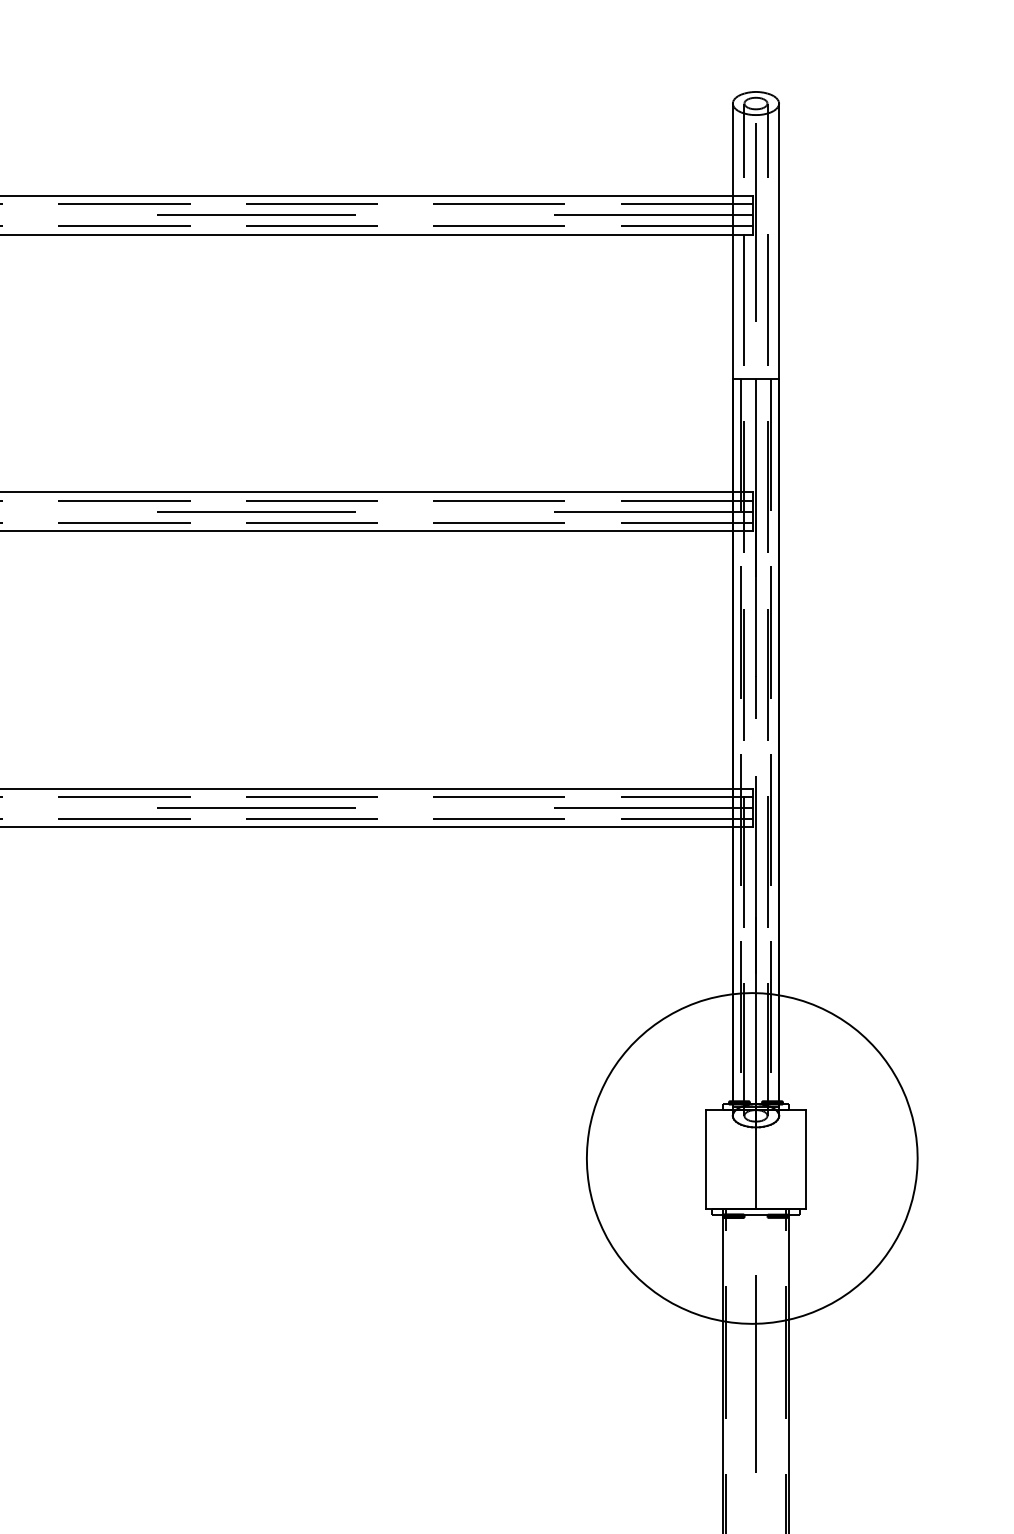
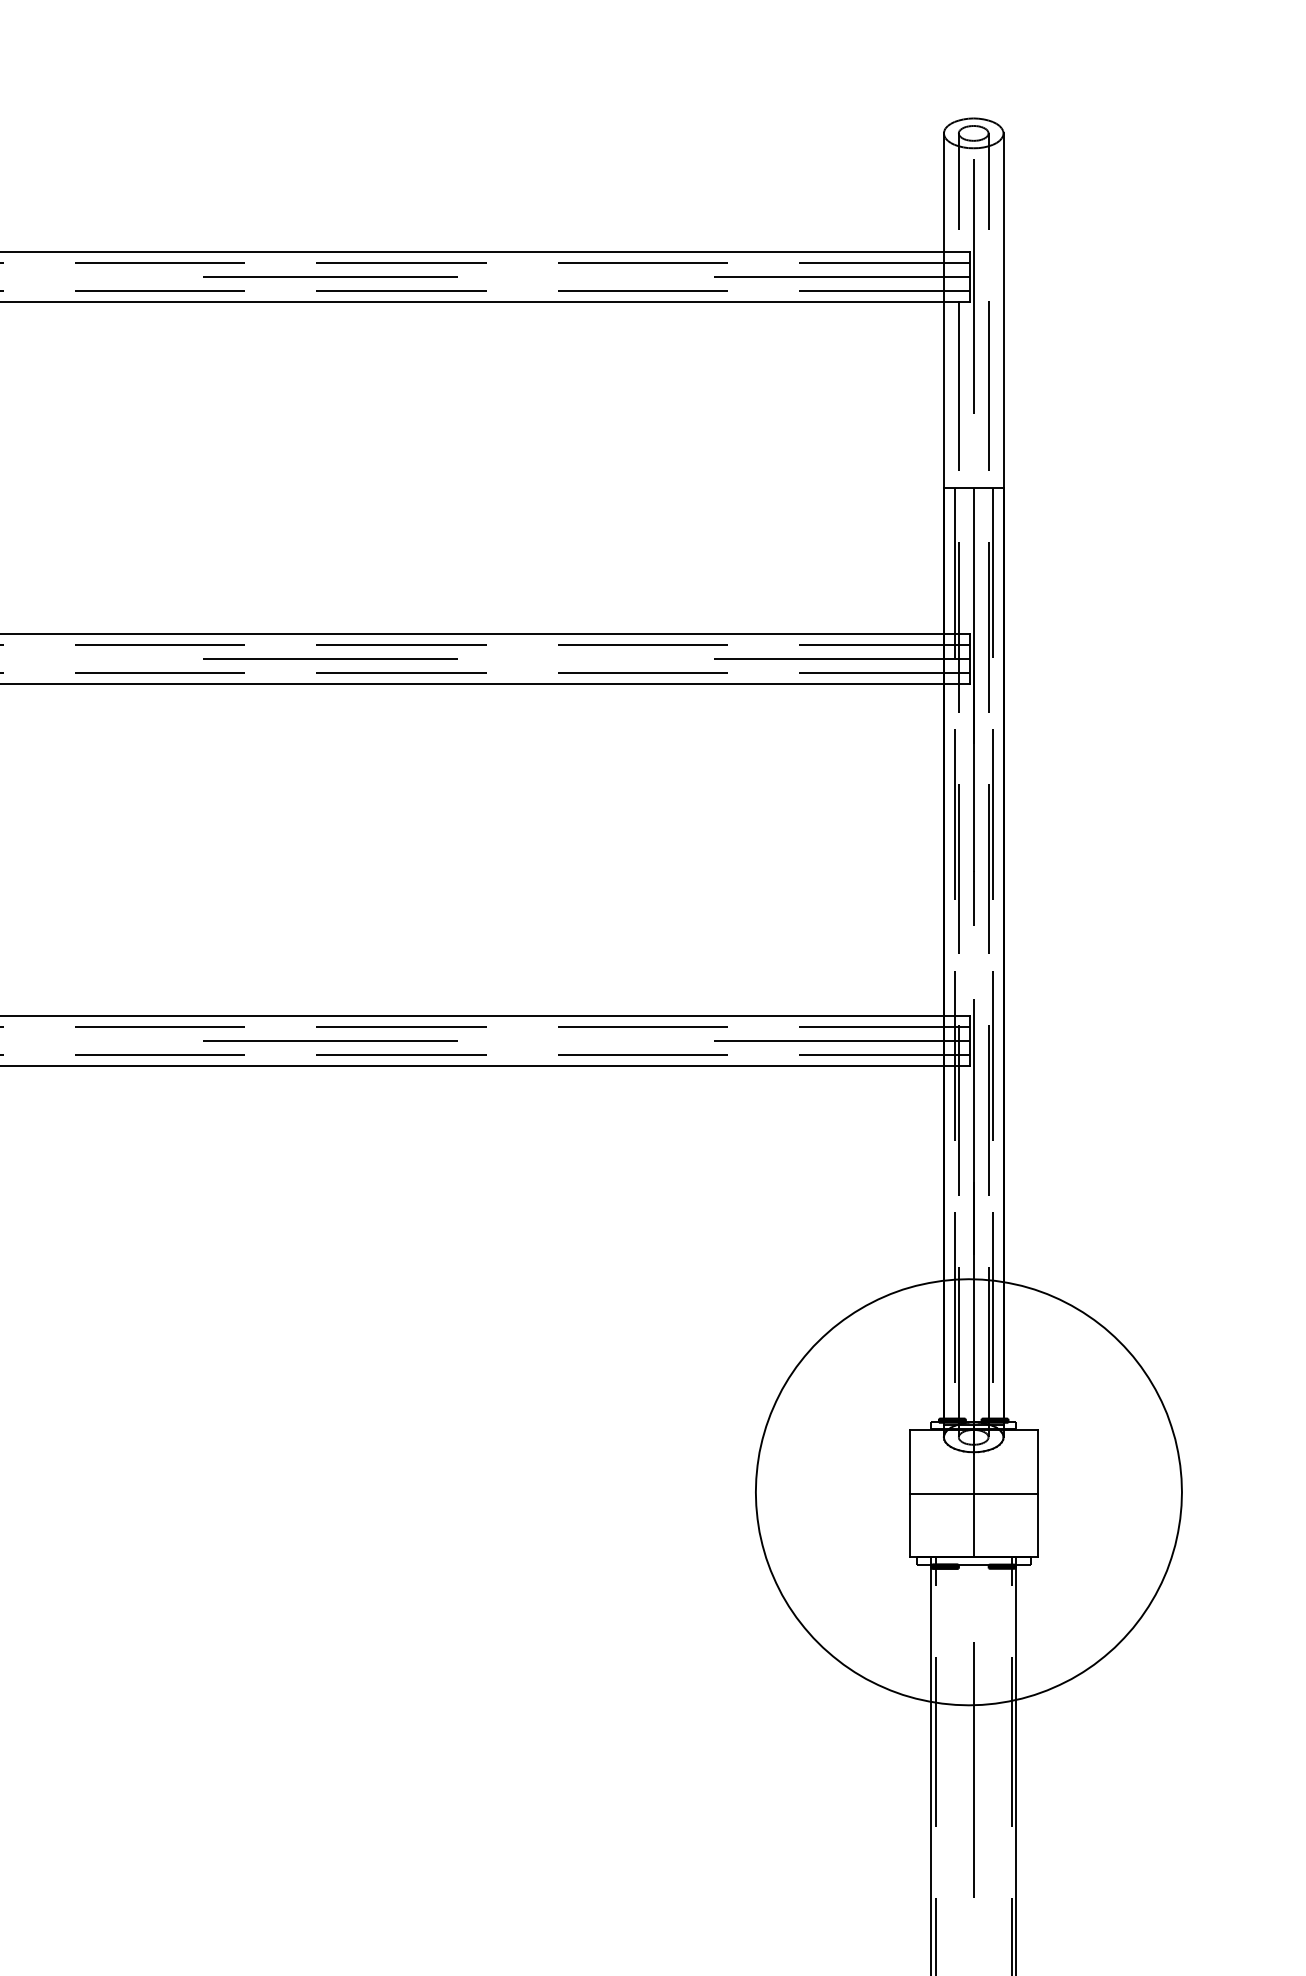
line: (755, 1159) -> (973, 1493), added

